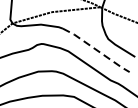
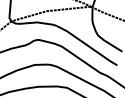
line: (96, 50) -> (87, 45), dashed -> solid

